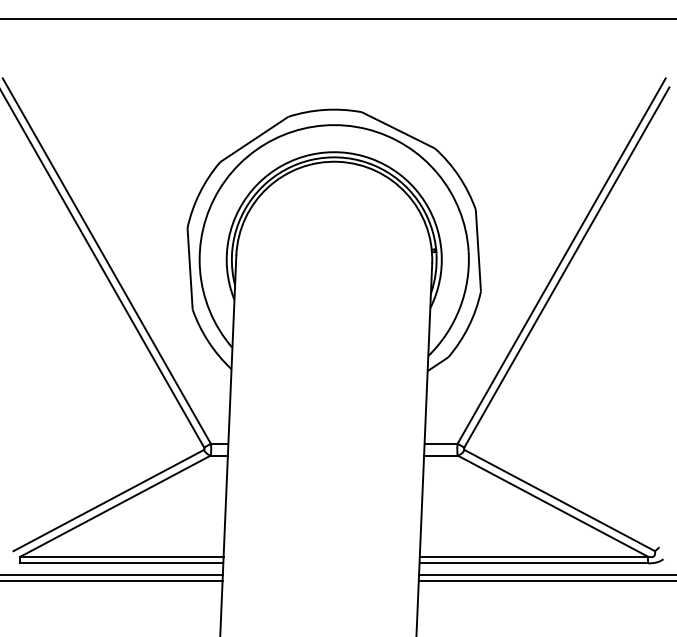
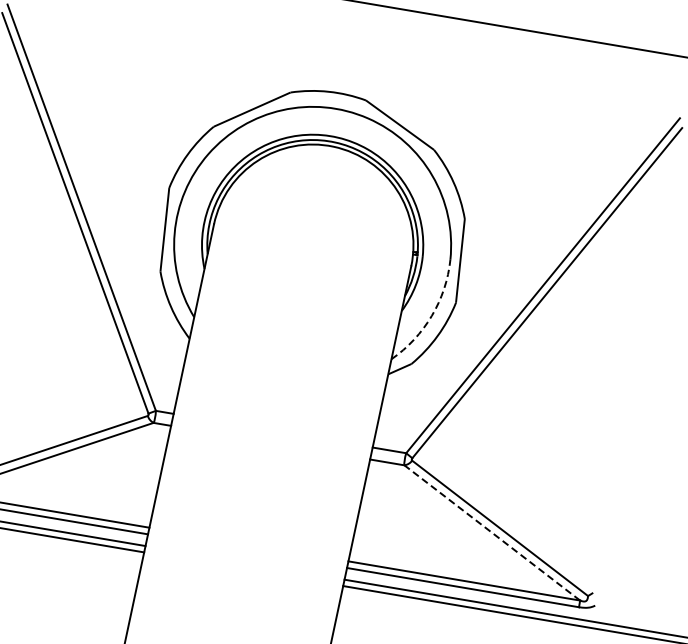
arc: (459, 308) -> (431, 316), solid -> dashed
line: (553, 506) -> (492, 533), solid -> dashed

